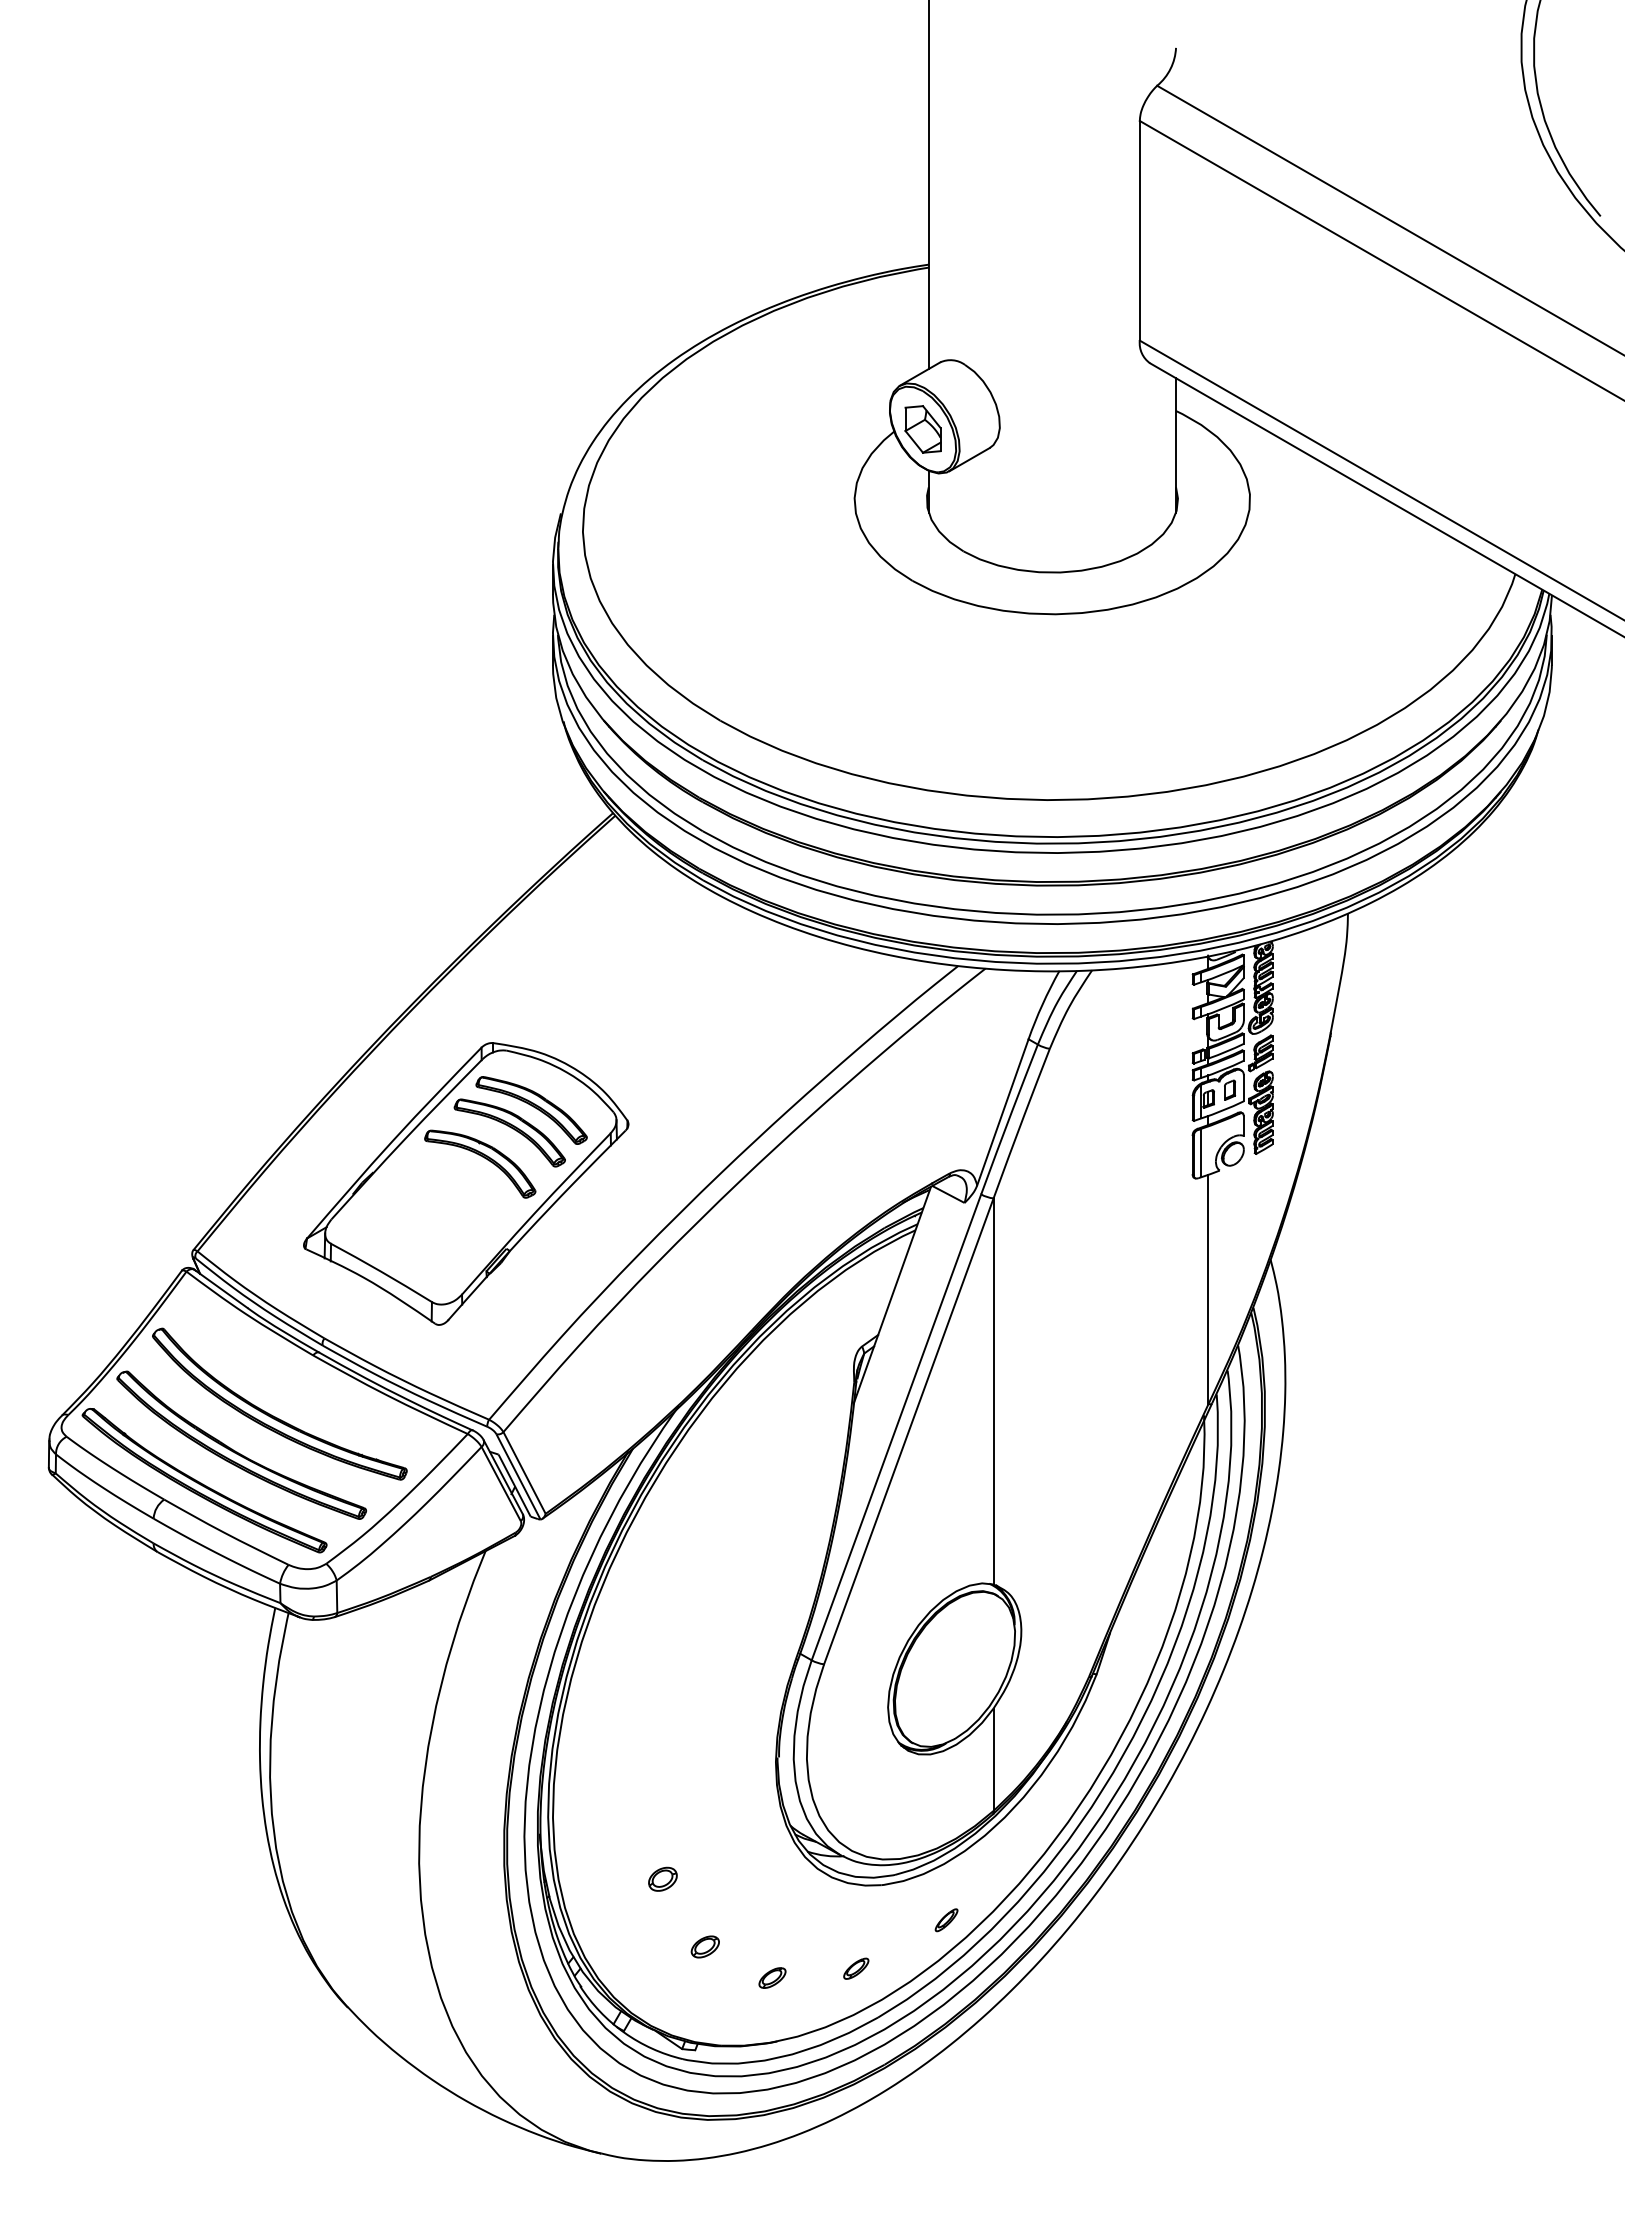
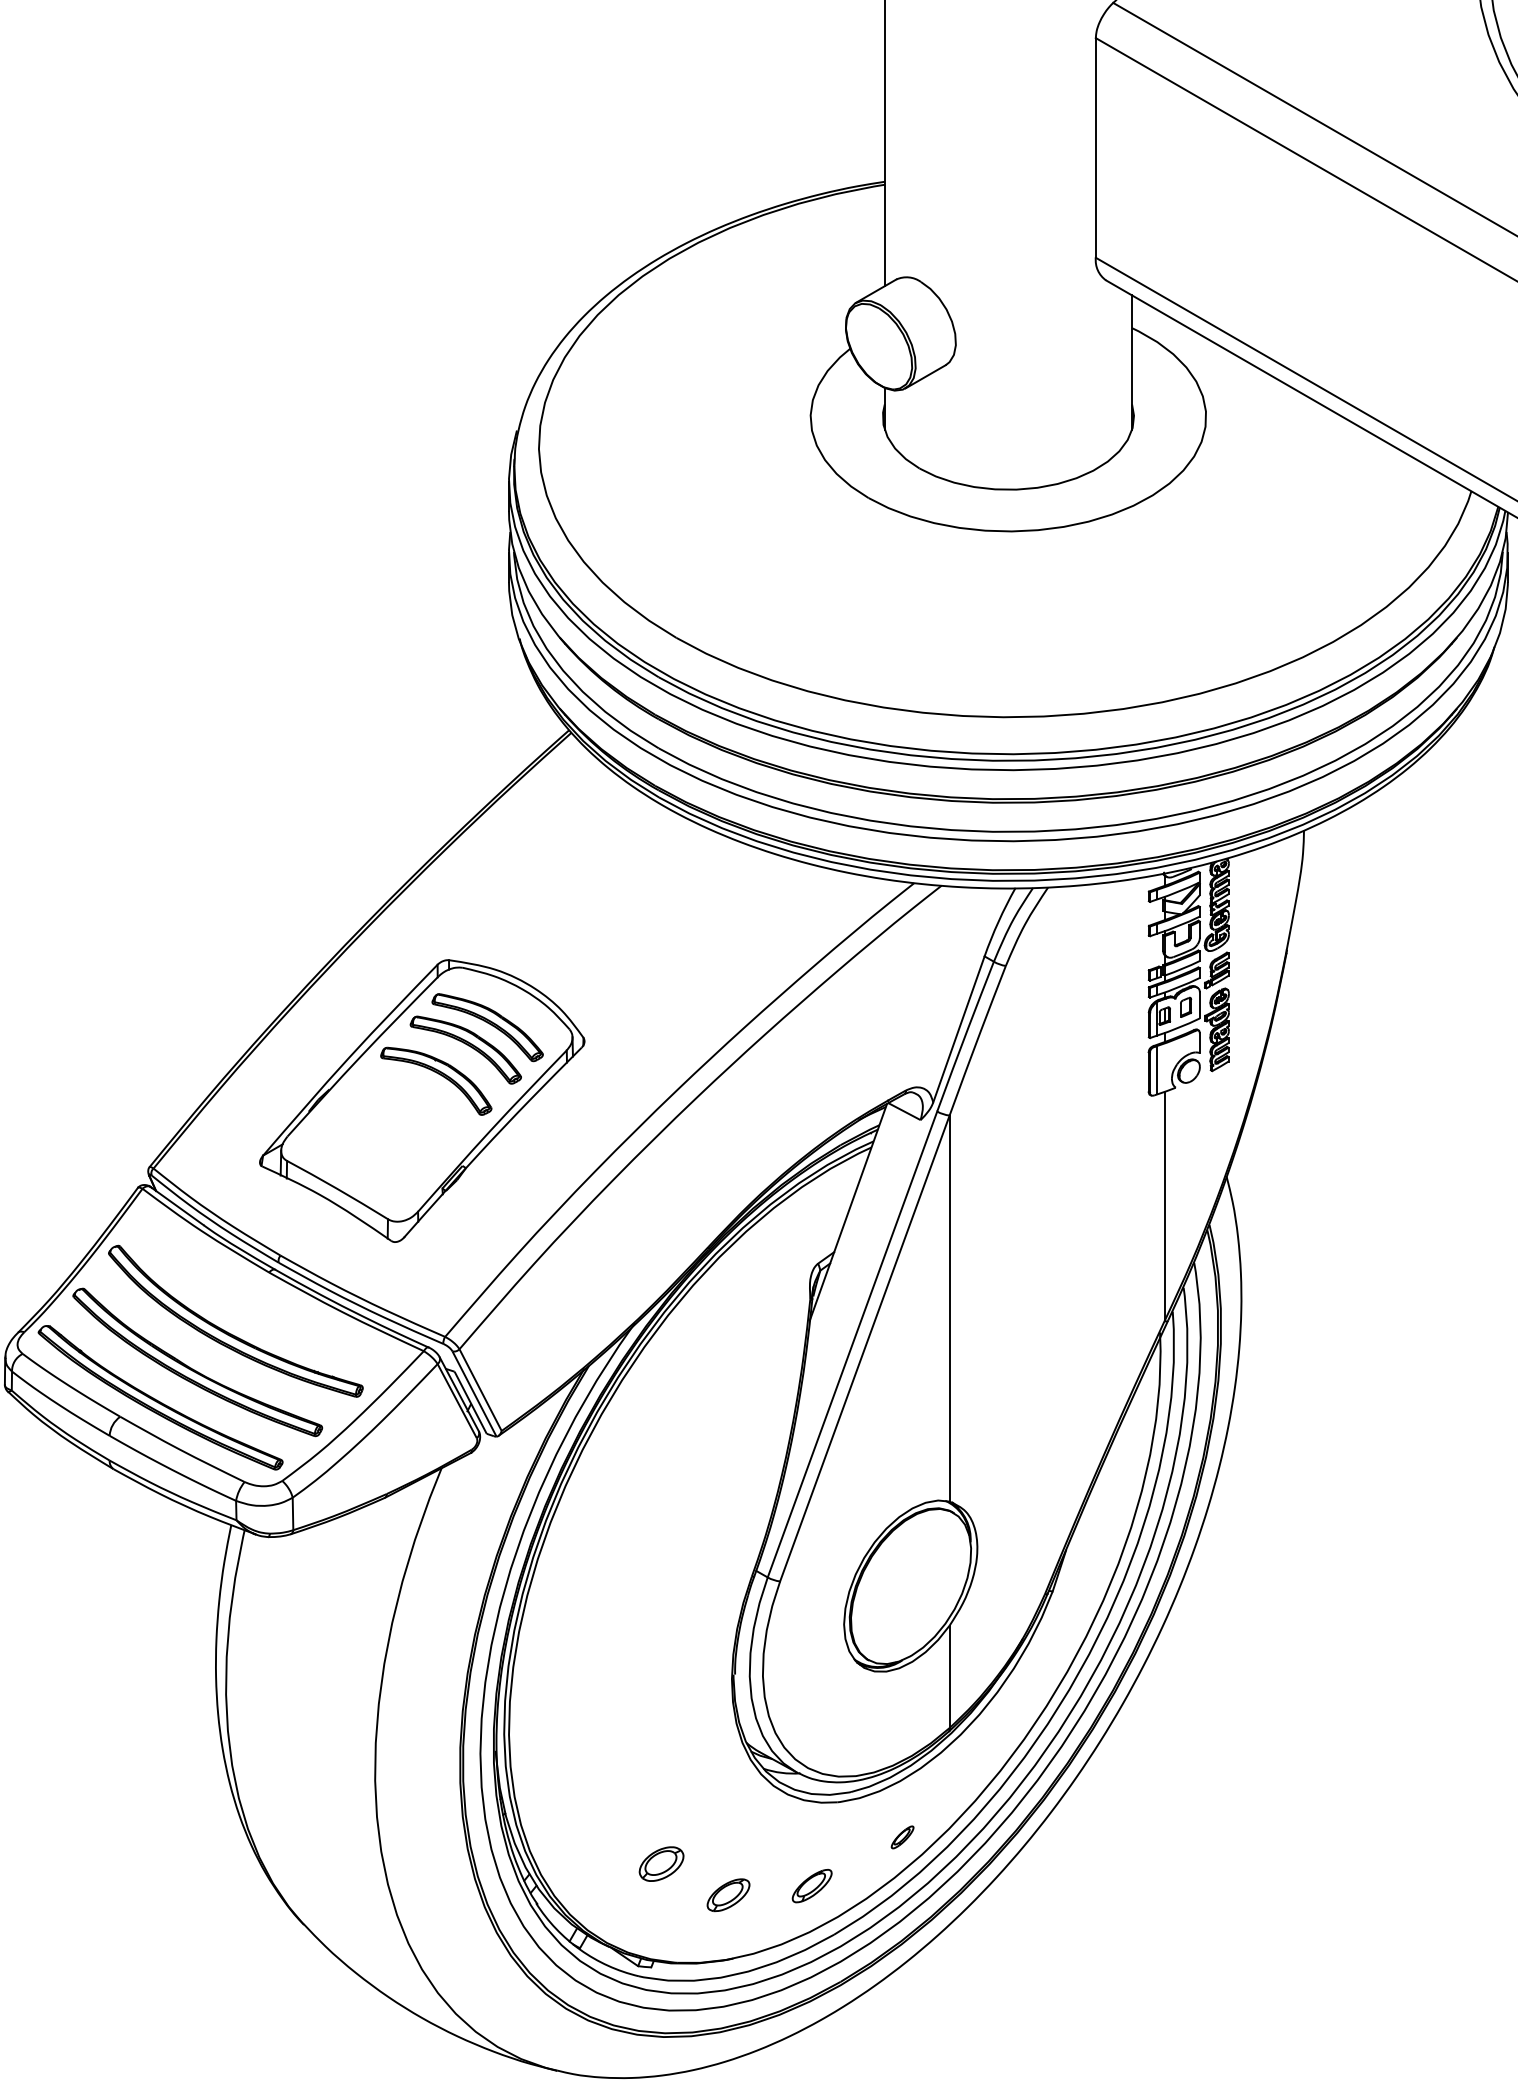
part: (922, 429) -> (878, 346), removed
part: (662, 1878) -> (618, 1795), removed
part: (704, 1946) -> (660, 1863), size x1.6
part: (856, 1968) -> (812, 1885), size x1.6
part: (772, 1977) -> (728, 1894), size x1.6

